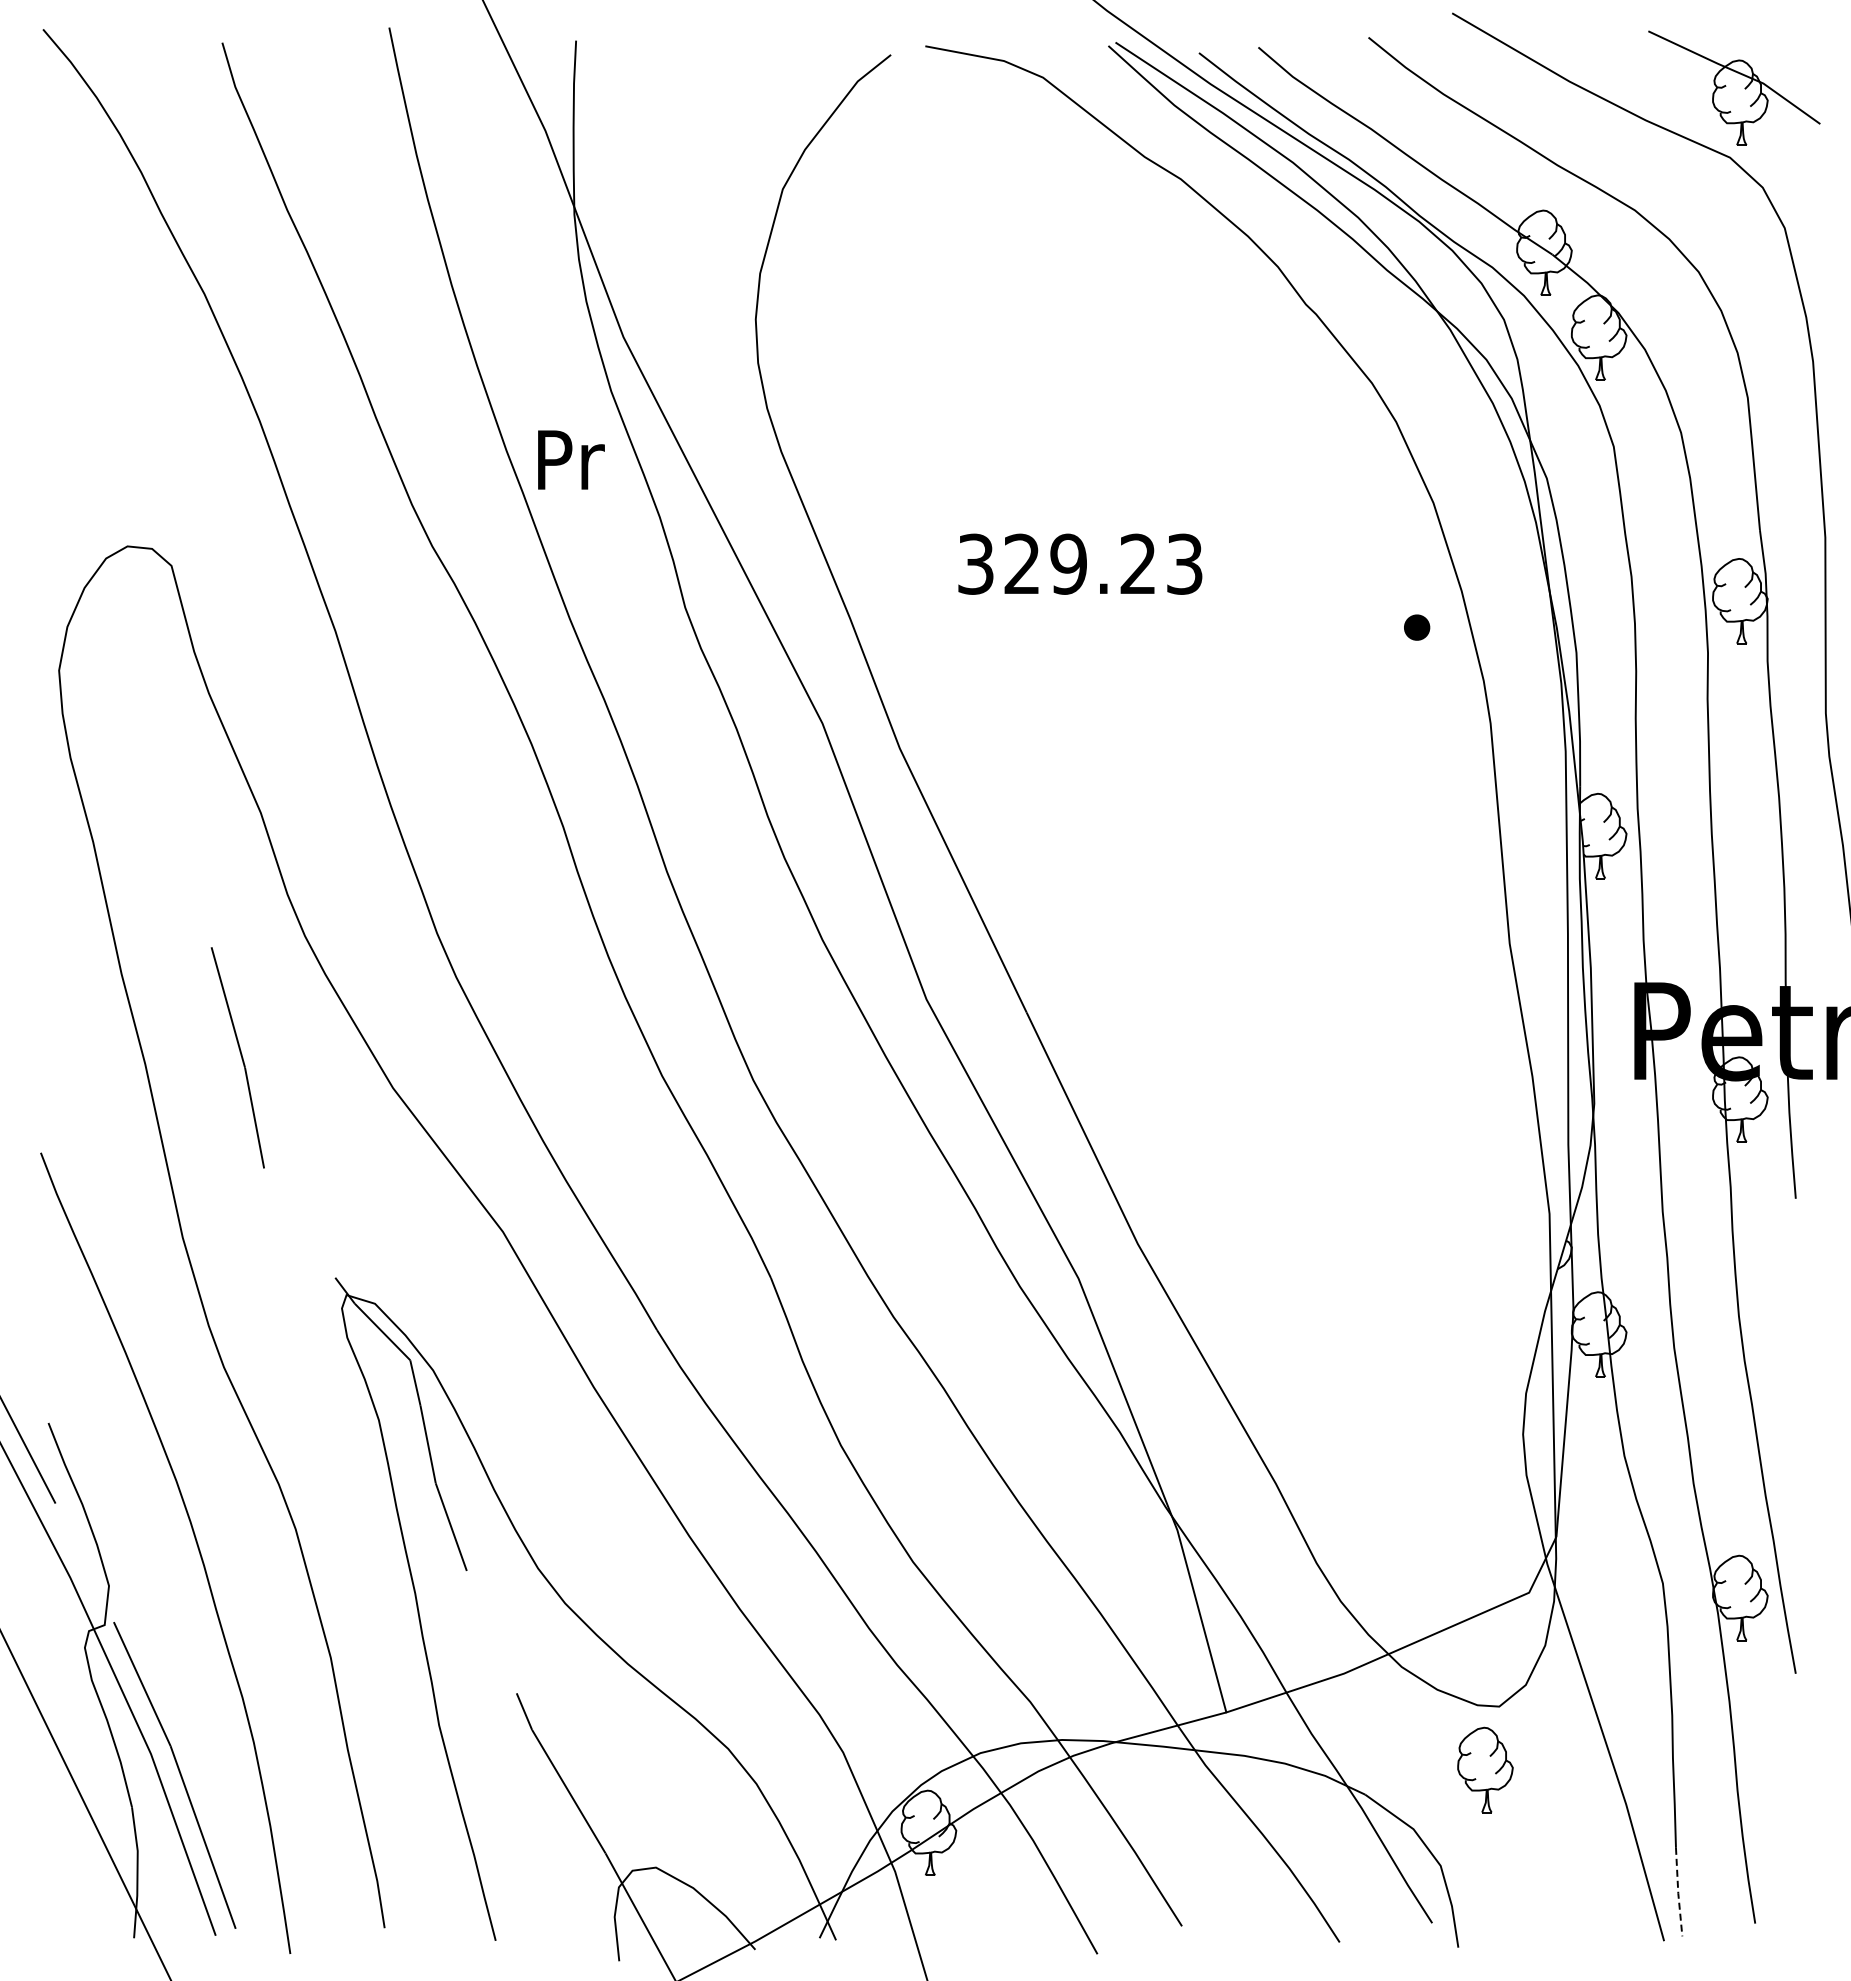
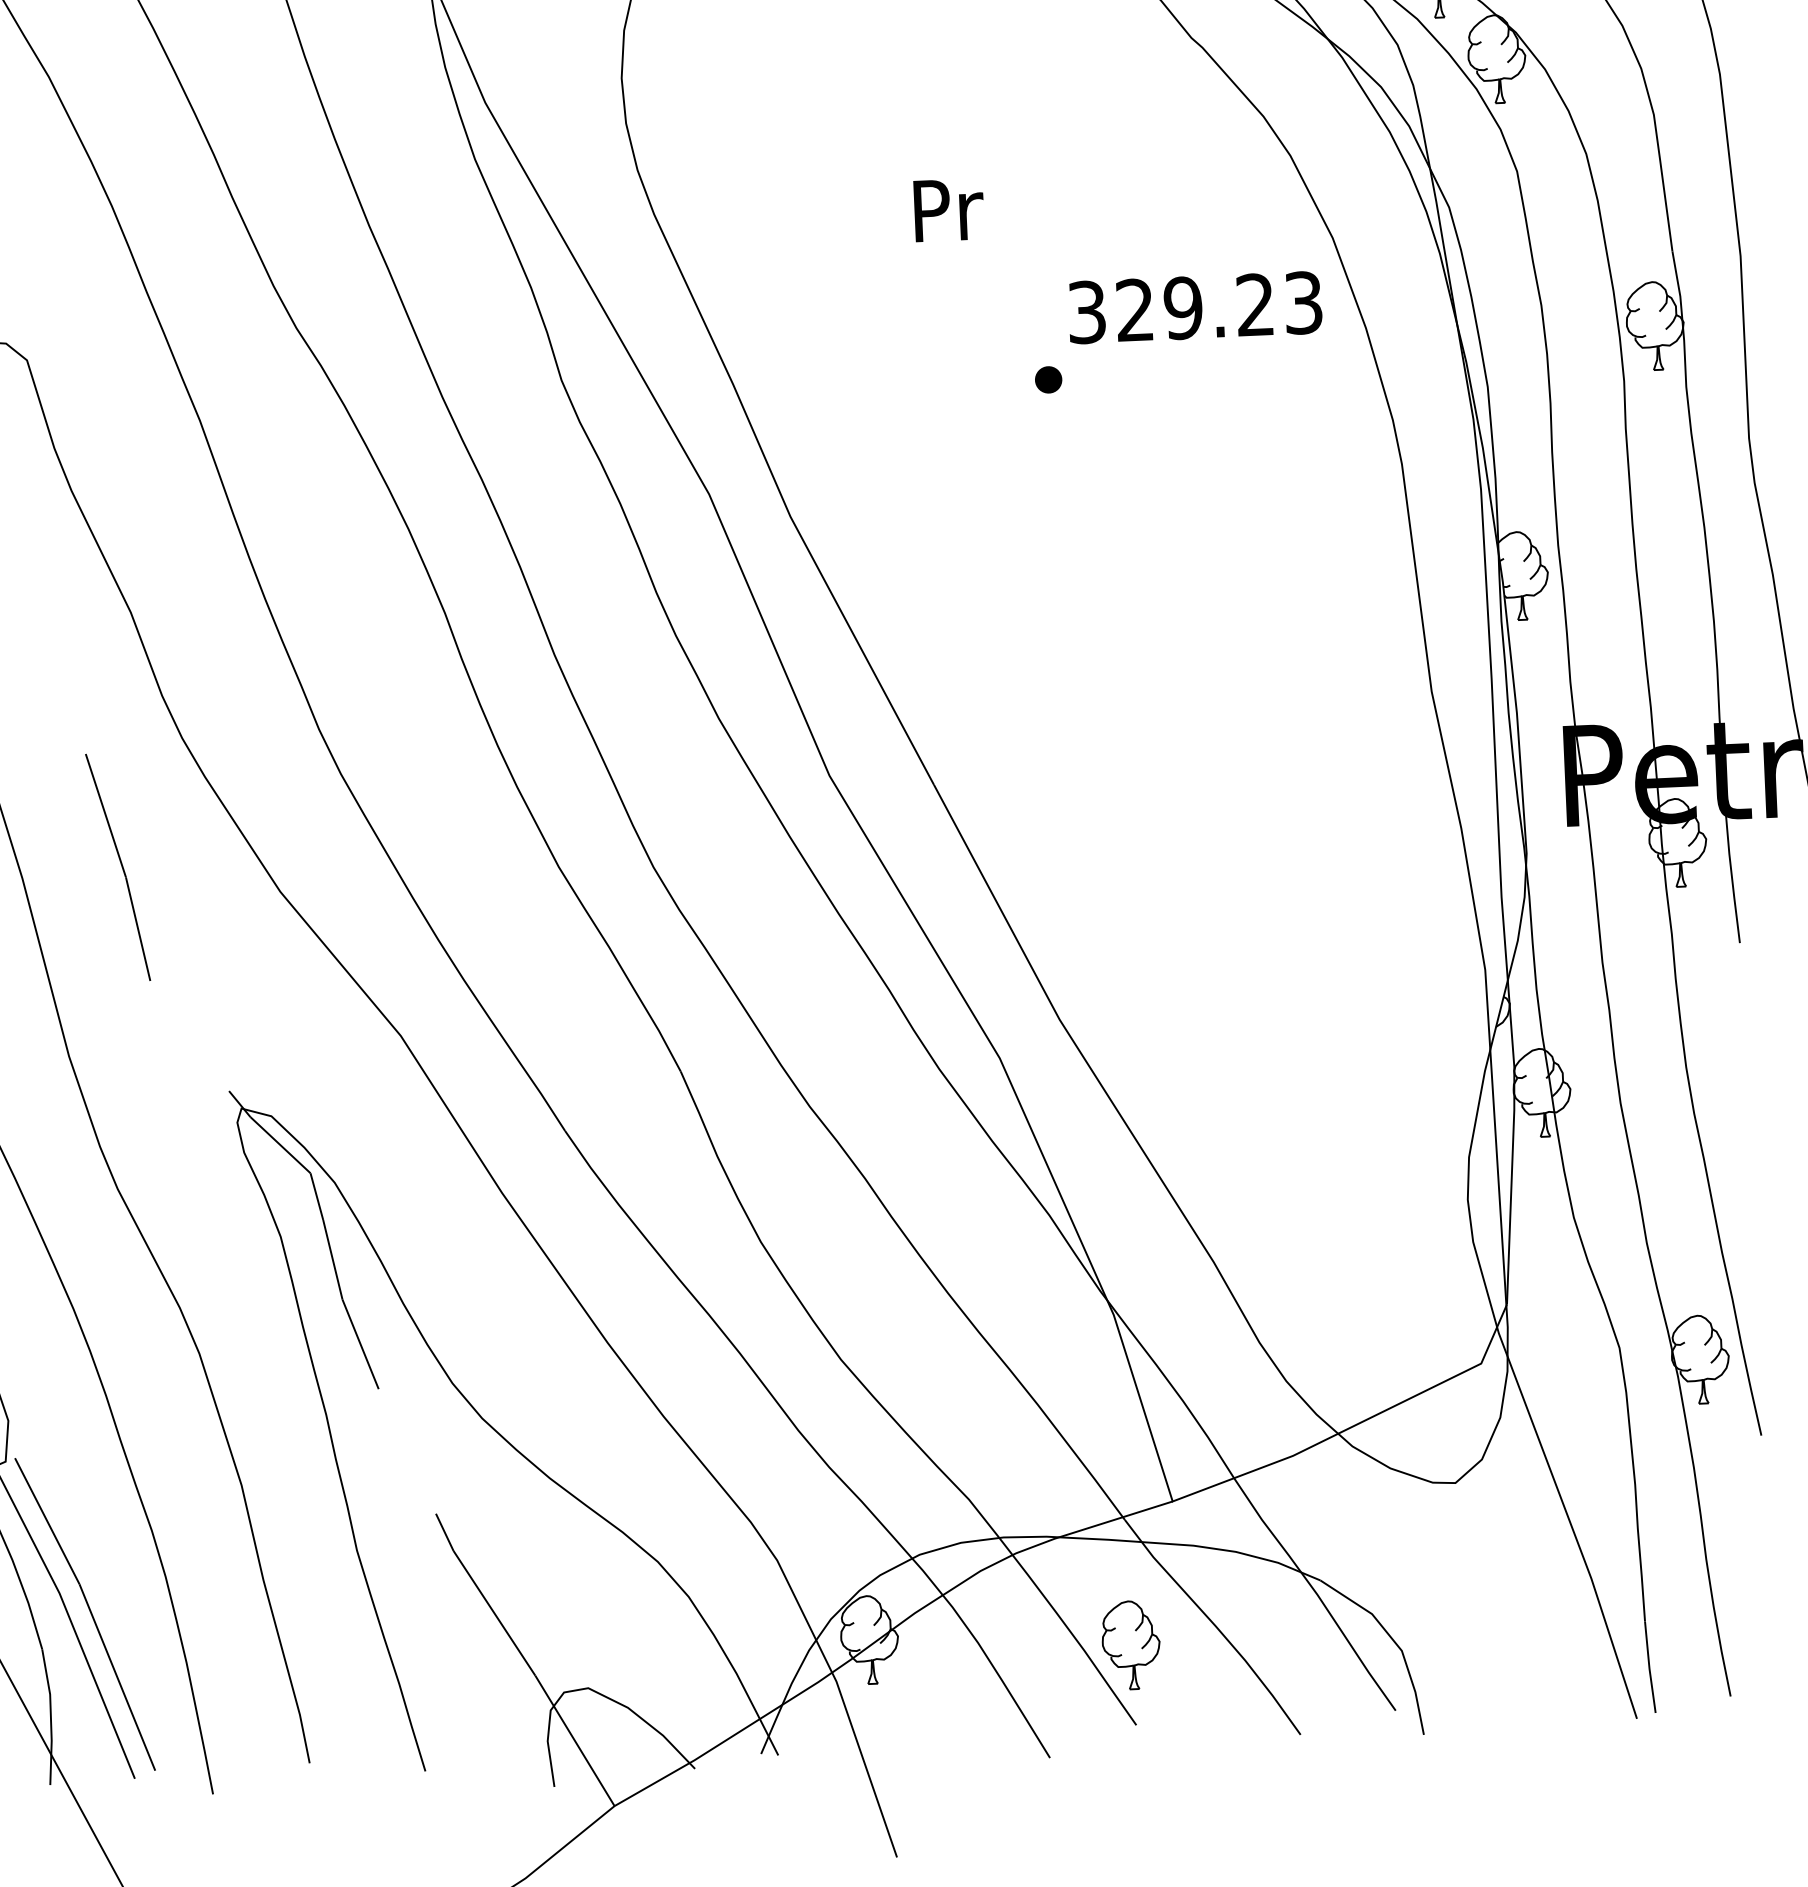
text: (571, 459) -> (949, 209), moved
text: (1080, 563) -> (1195, 306), moved
part: (1417, 627) -> (1049, 379), moved
part: (1485, 1769) -> (1131, 1644), moved
line: (1678, 1892) -> (1649, 1667), dashed -> solid

